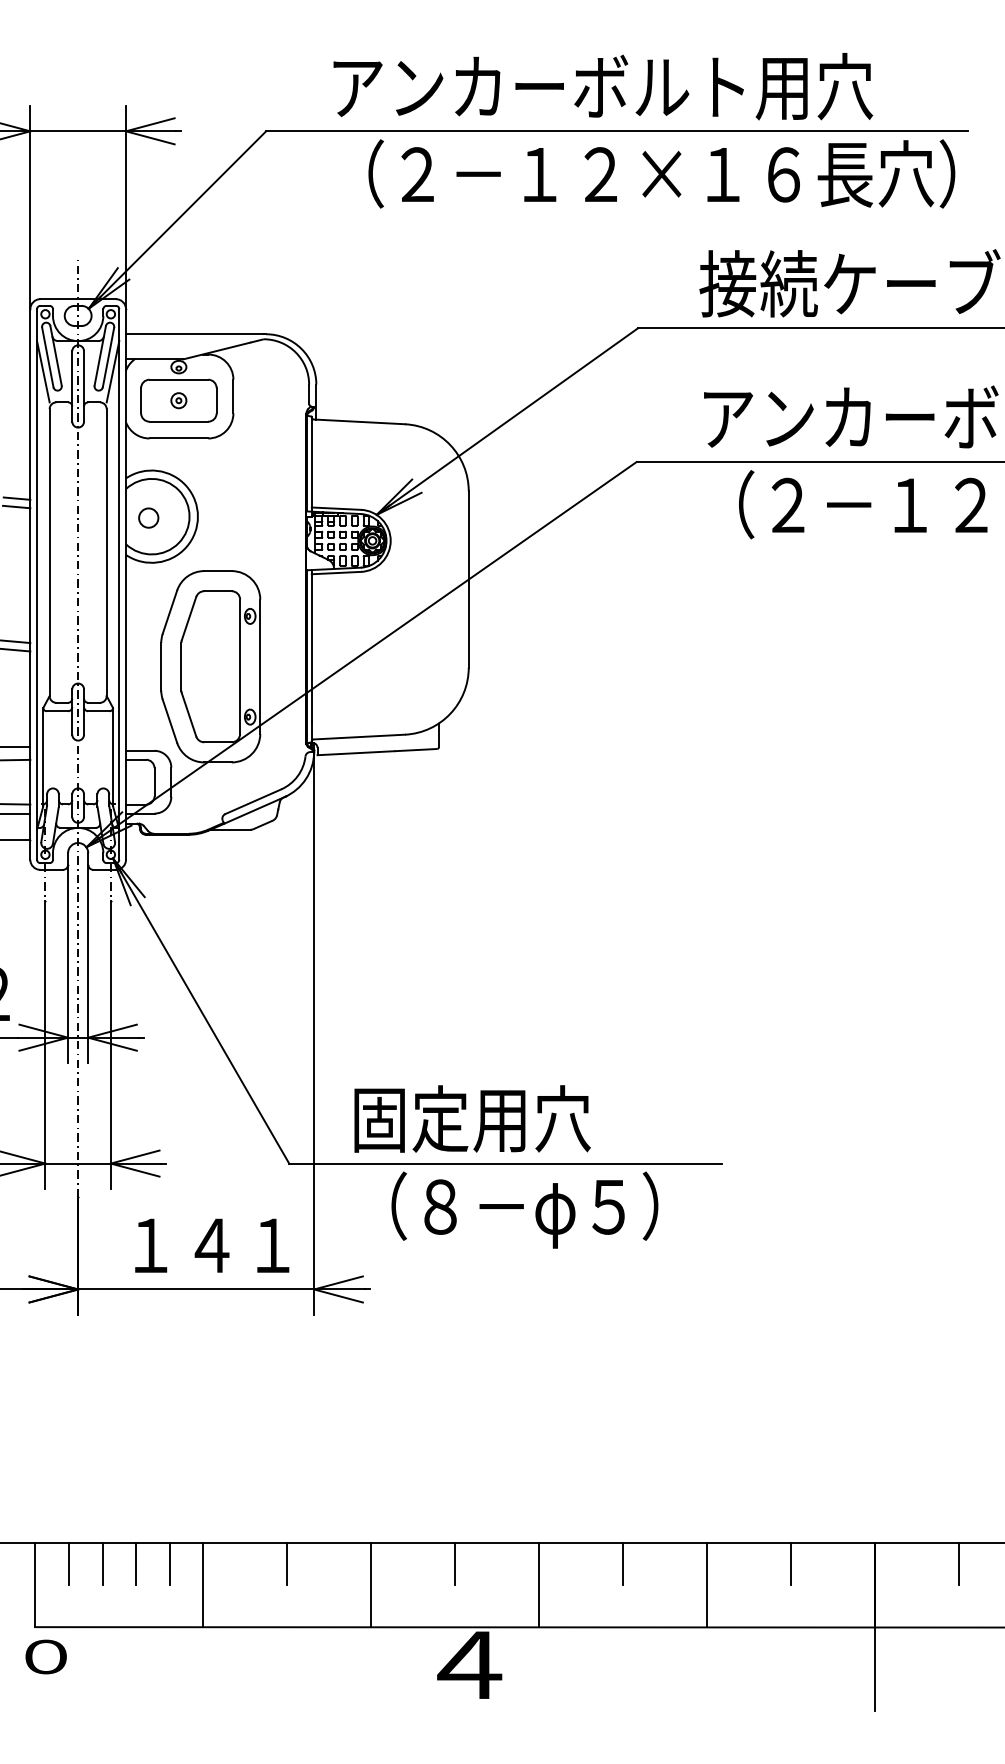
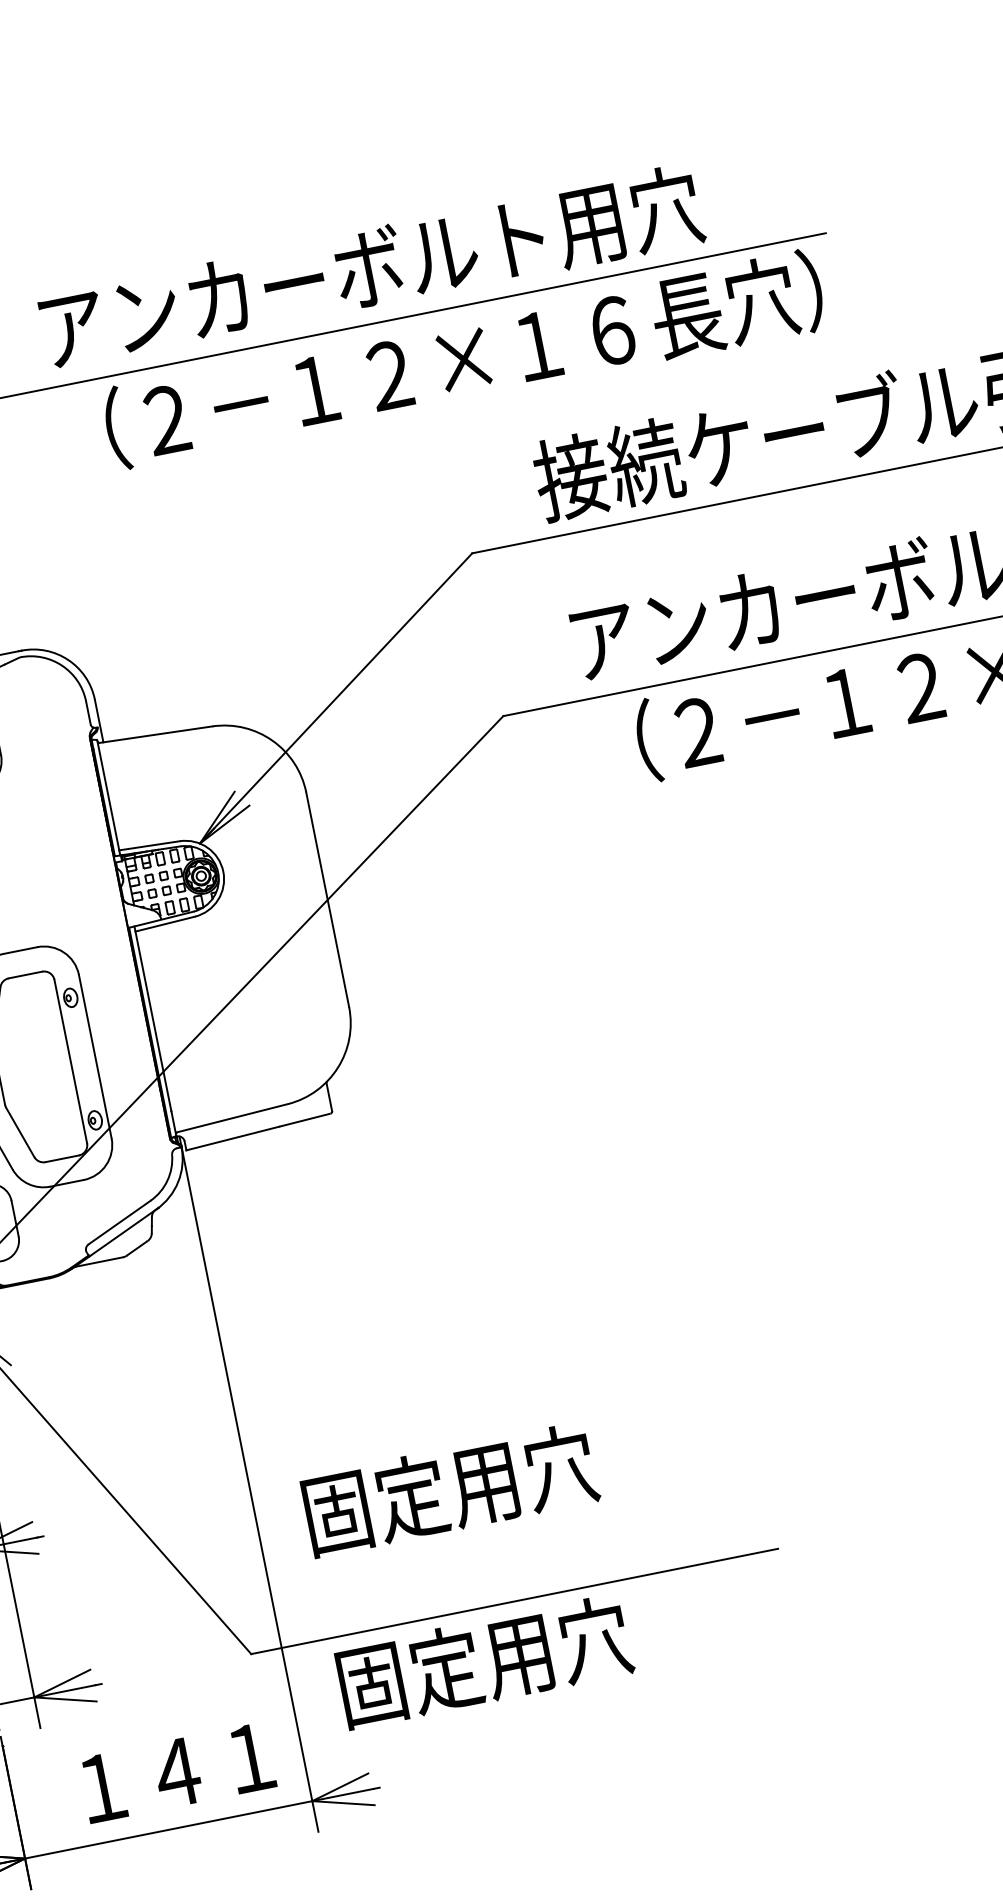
text: (472, 1118) -> (450, 1488), moved
text: (506, 1209) -> (526, 1657), （８－φ５） -> 固定用穴

